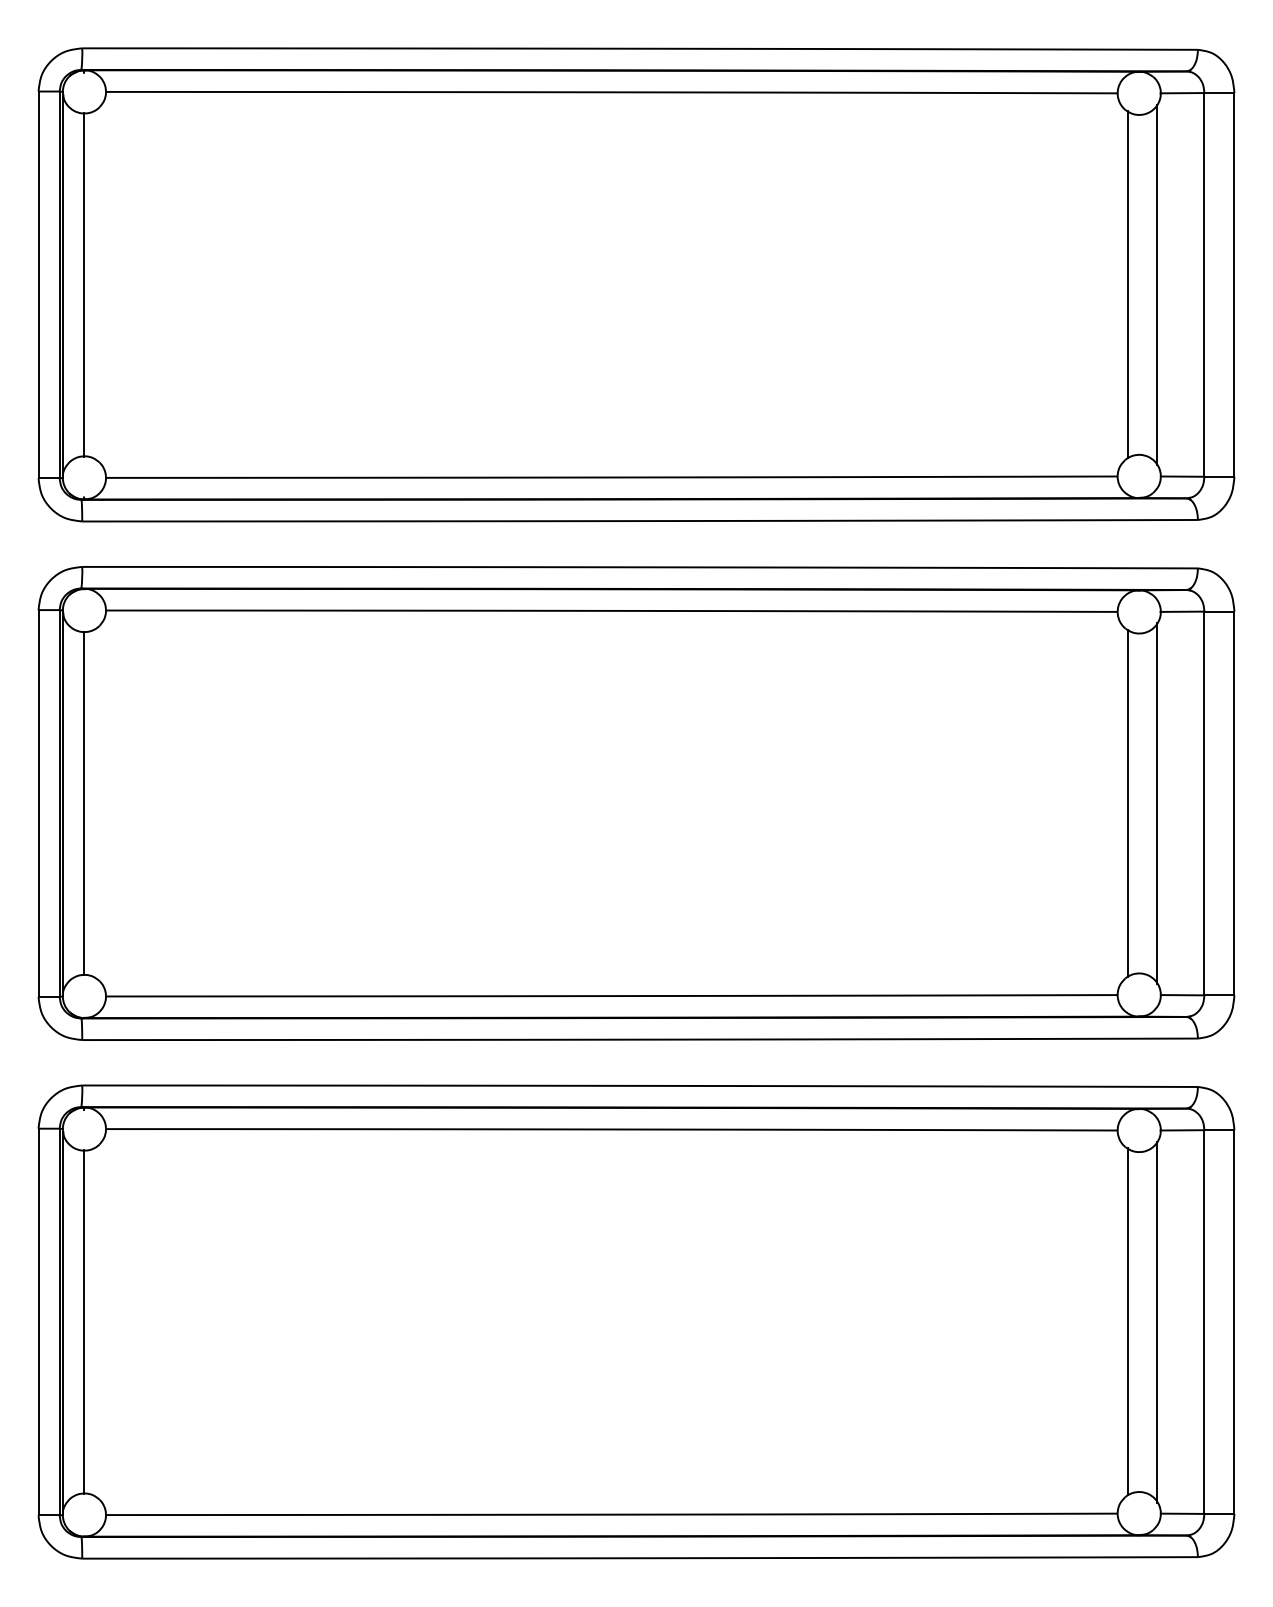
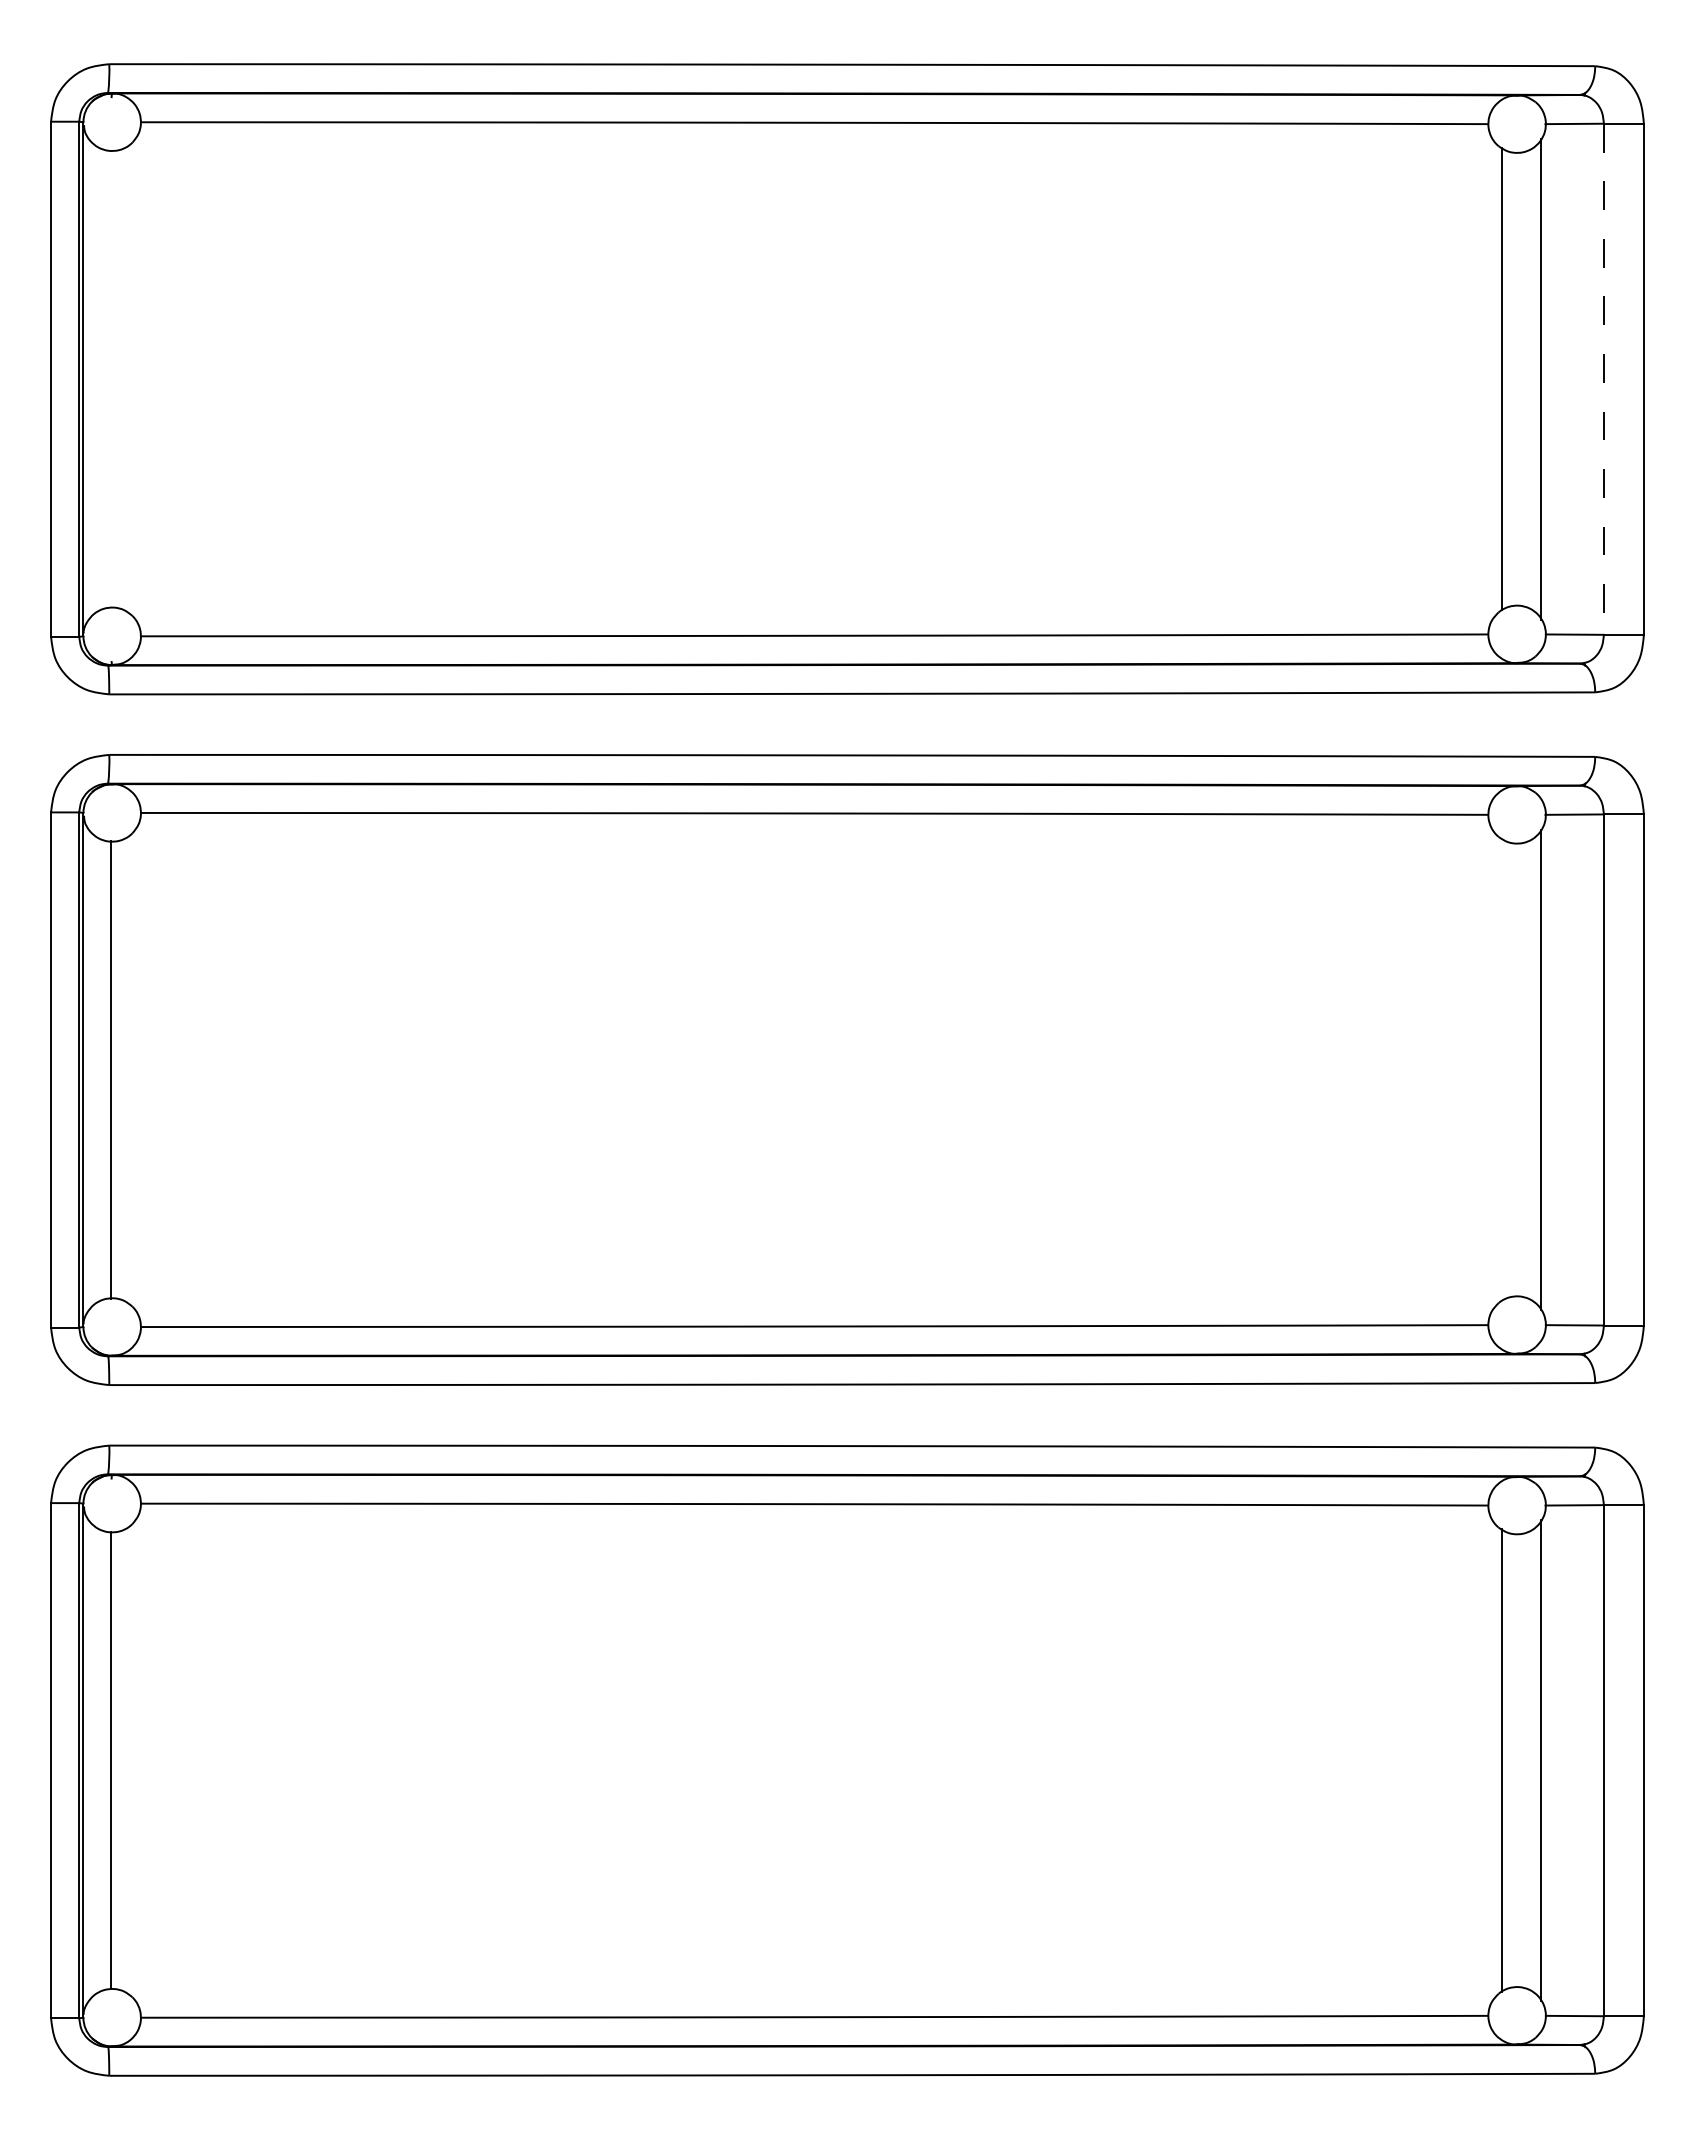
line: (83, 285) -> (110, 379), removed
line: (1204, 285) -> (1603, 379), solid -> dashed
line: (1127, 803) -> (1501, 1069), removed

